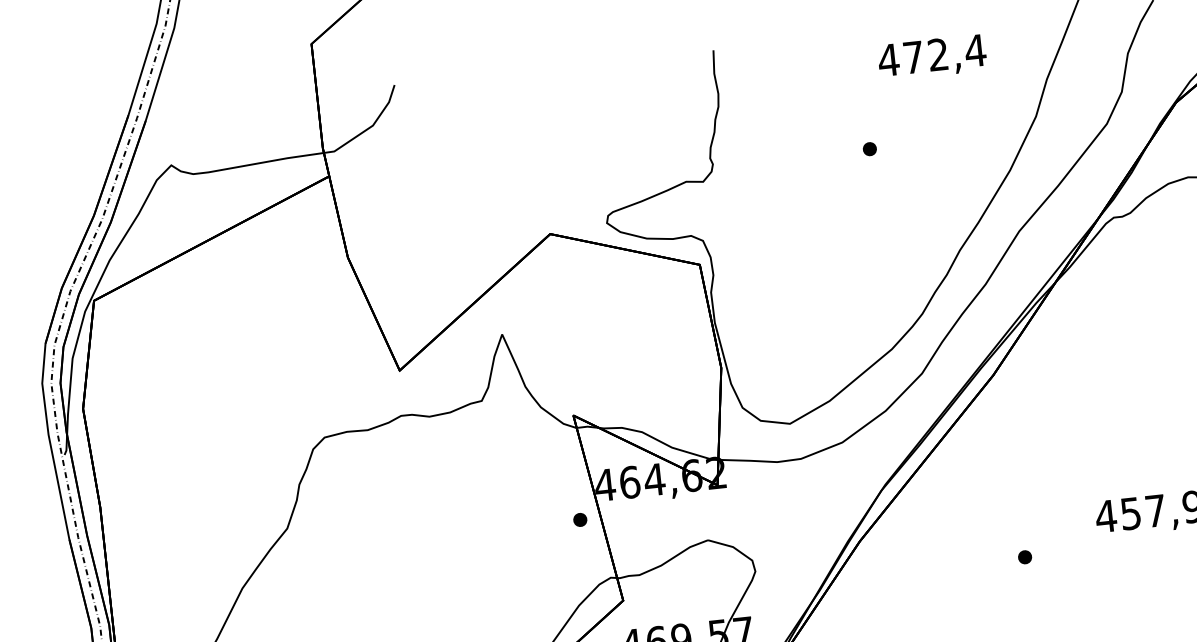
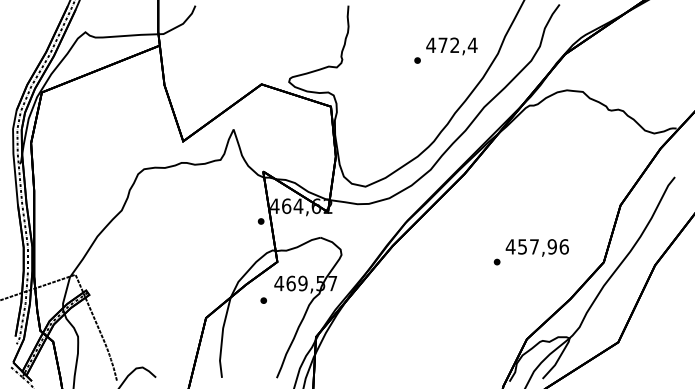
text: (931, 57) -> (451, 46), moved
part: (1023, 556) -> (496, 261), moved

